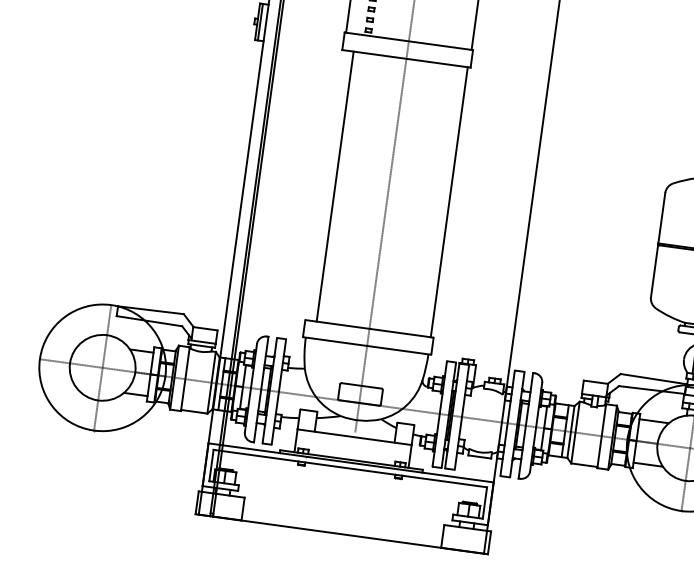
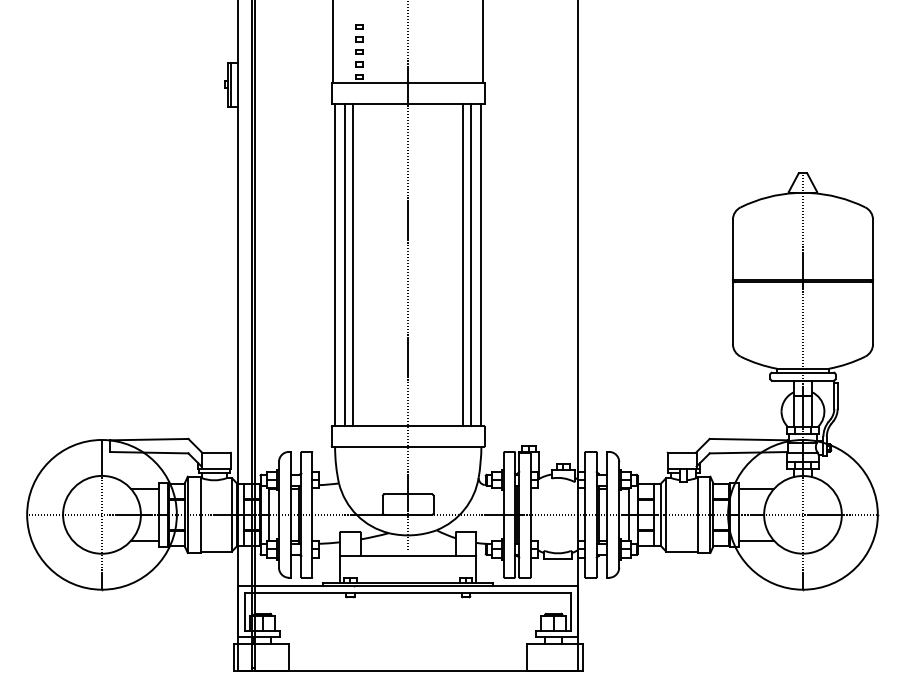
line: (326, 185) -> (335, 265), added
line: (342, 187) -> (353, 265), added
line: (434, 200) -> (463, 265), added
line: (440, 201) -> (471, 265), added

